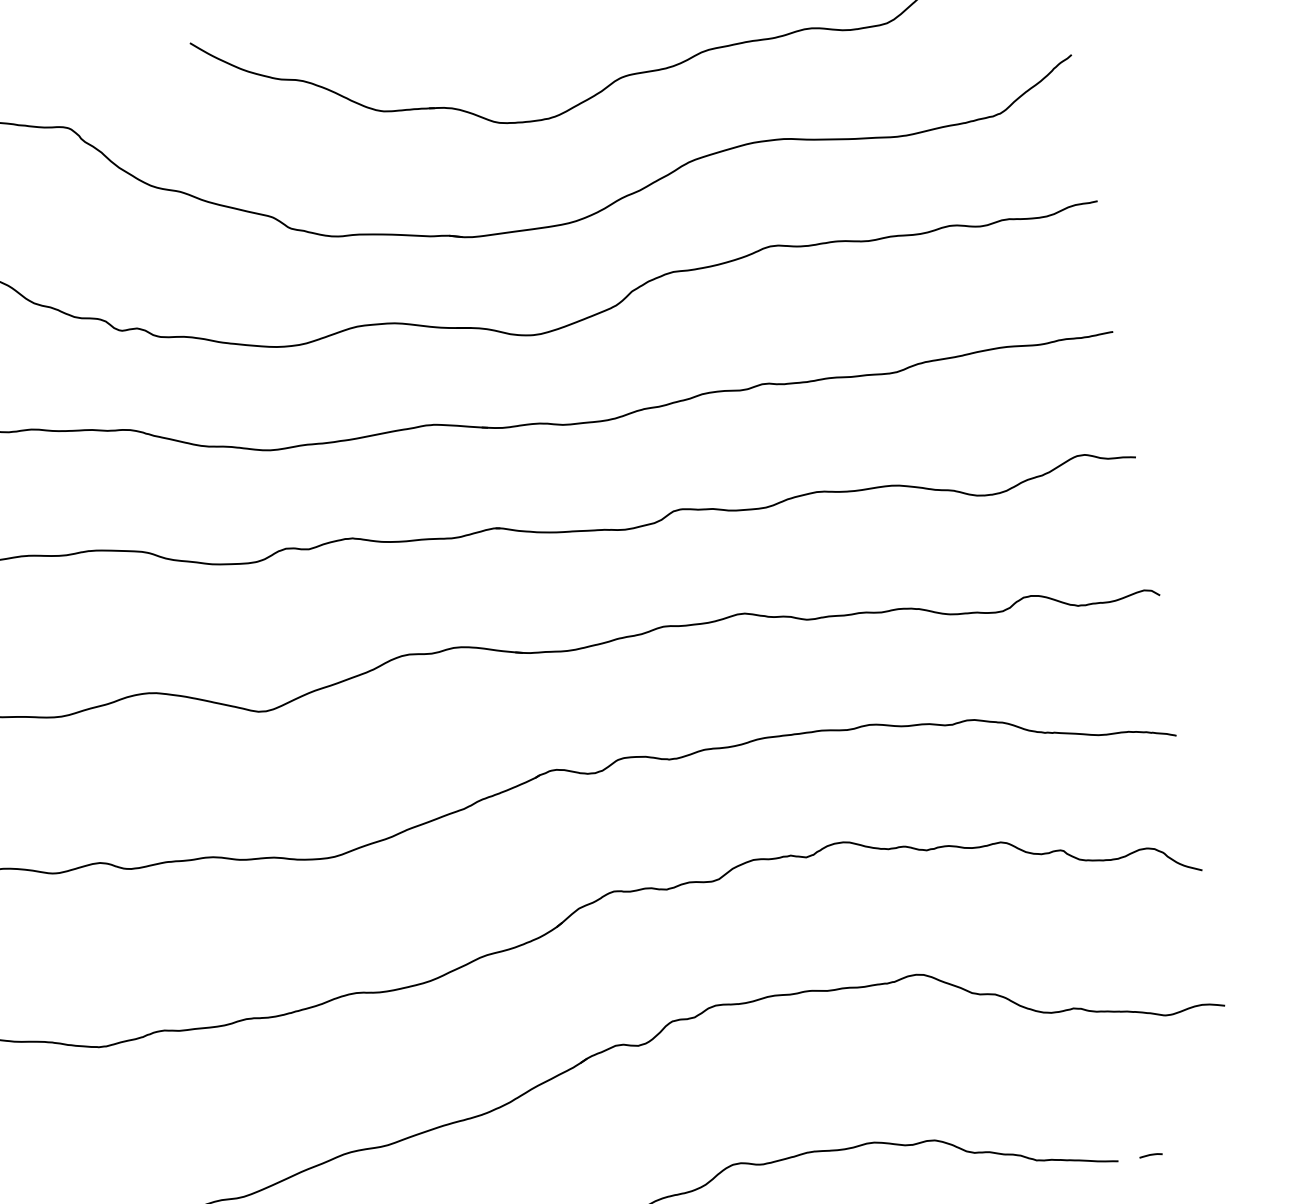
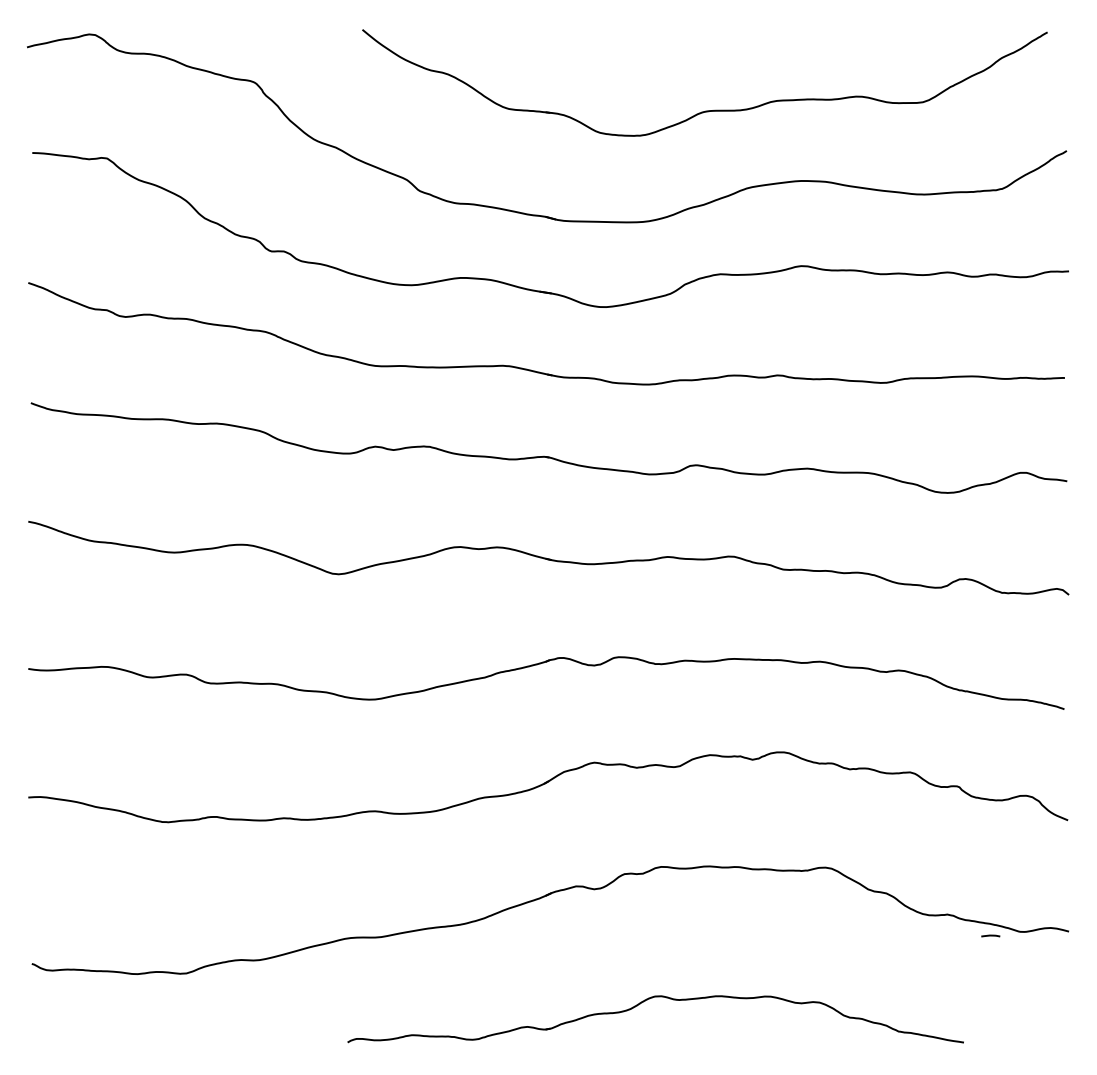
line: (1150, 1154) -> (990, 935), moved

